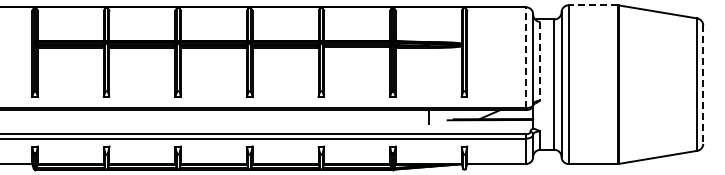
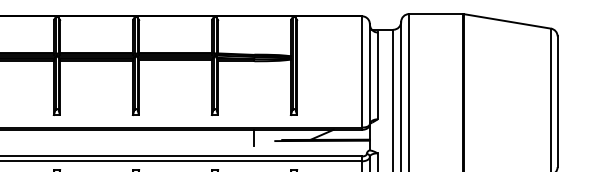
line: (593, 5) -> (436, 14), dashed -> solid
line: (526, 57) -> (362, 71), dashed -> solid
line: (540, 61) -> (377, 76), dashed -> solid
line: (703, 85) -> (557, 102), dashed -> solid

